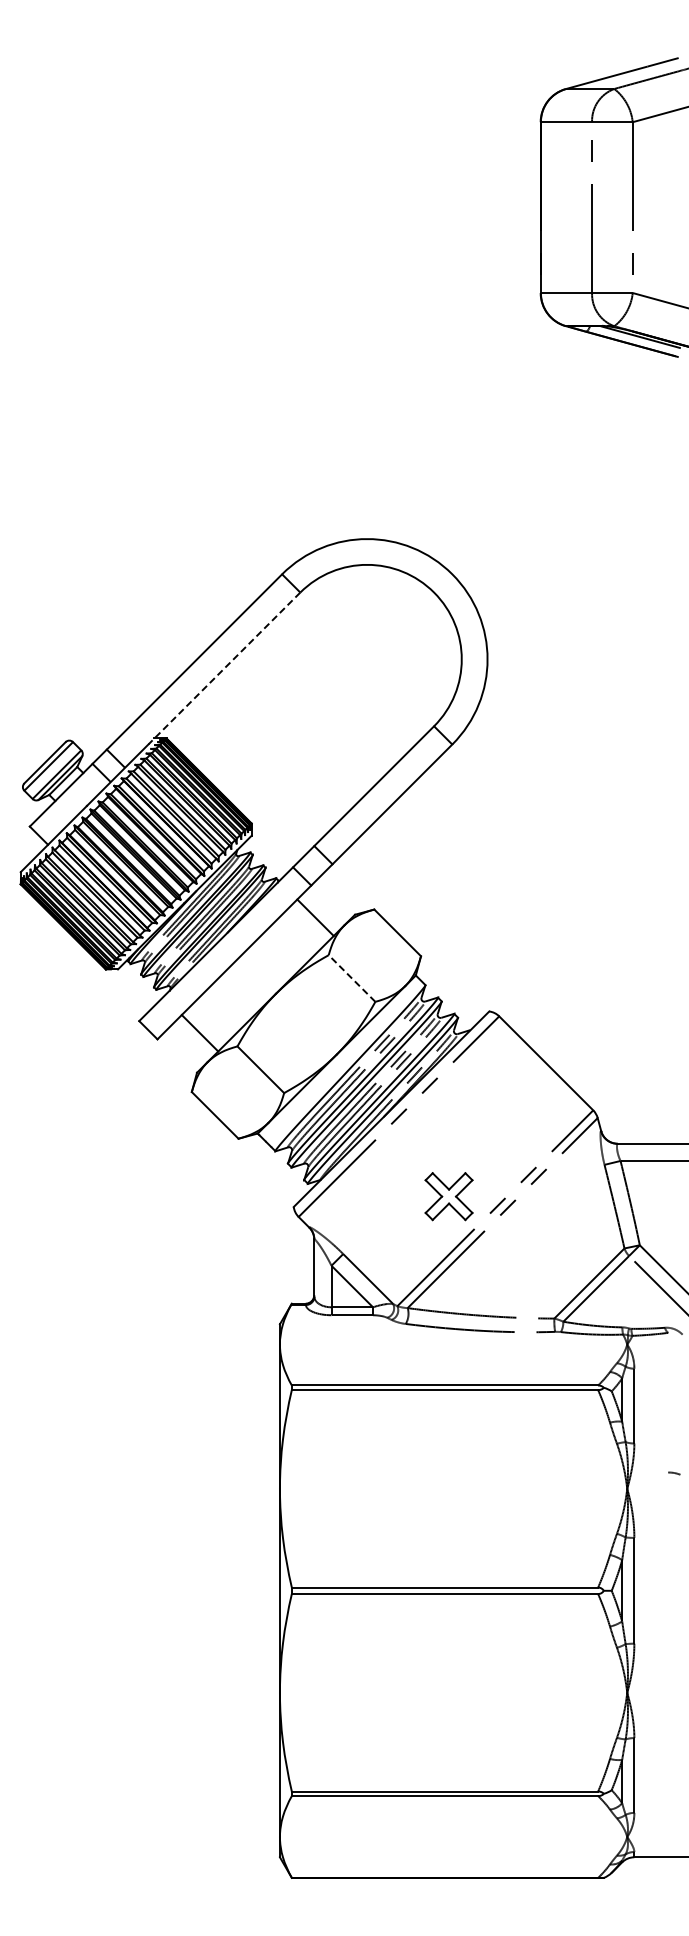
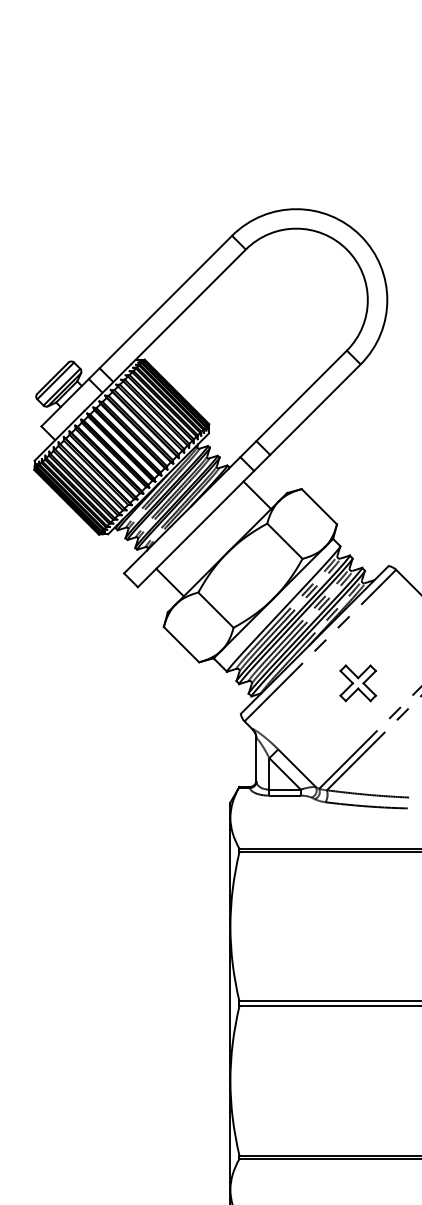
line: (224, 668) -> (188, 306), dashed -> solid
line: (351, 978) -> (284, 541), dashed -> solid
part: (448, 1196) -> (357, 683), moved

